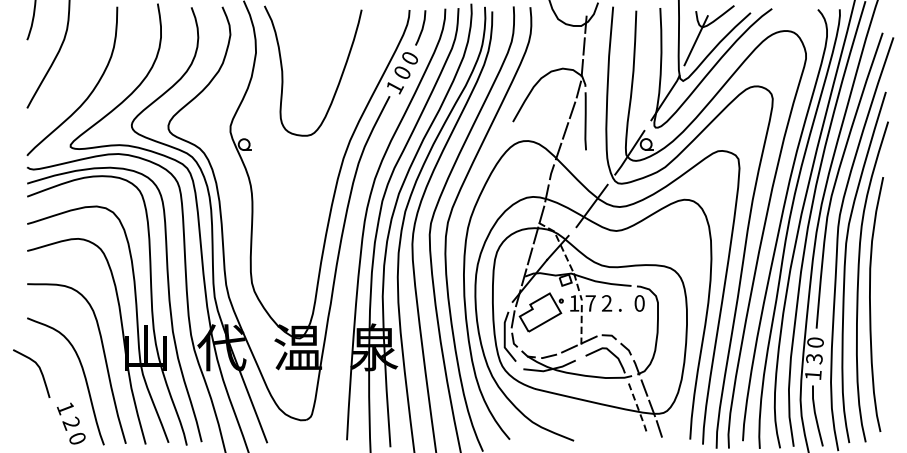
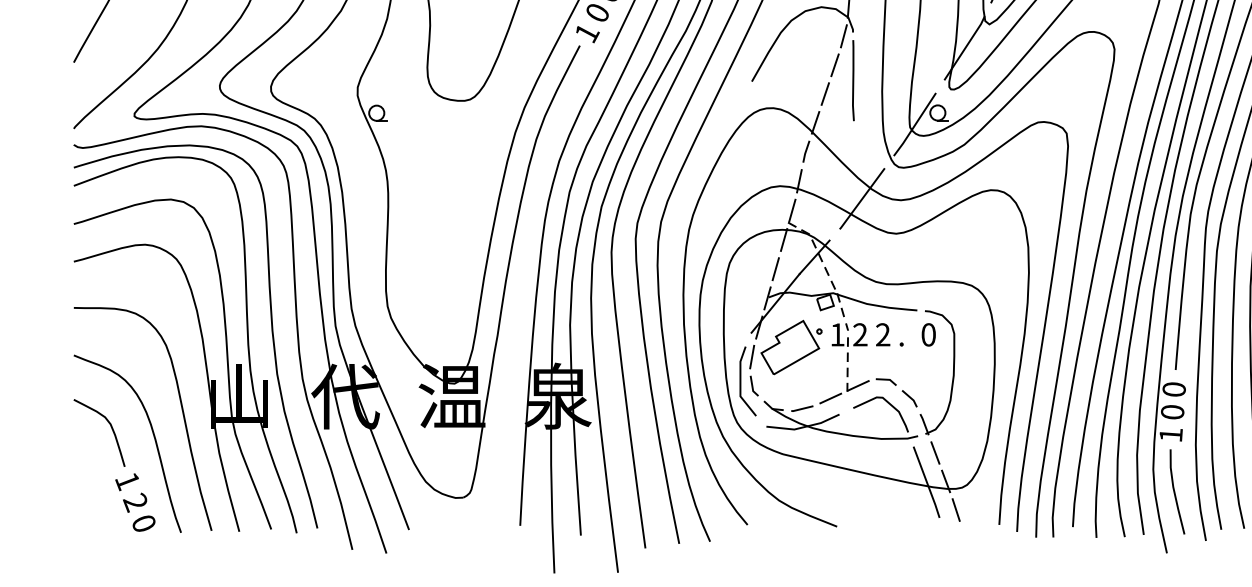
text: (590, 303) -> (860, 334), 7 -> 2
text: (814, 358) -> (1172, 411), 3 -> 0
curve: (39, 370) -> (110, 428), moved
line: (638, 409) -> (927, 482), dashed -> solid

